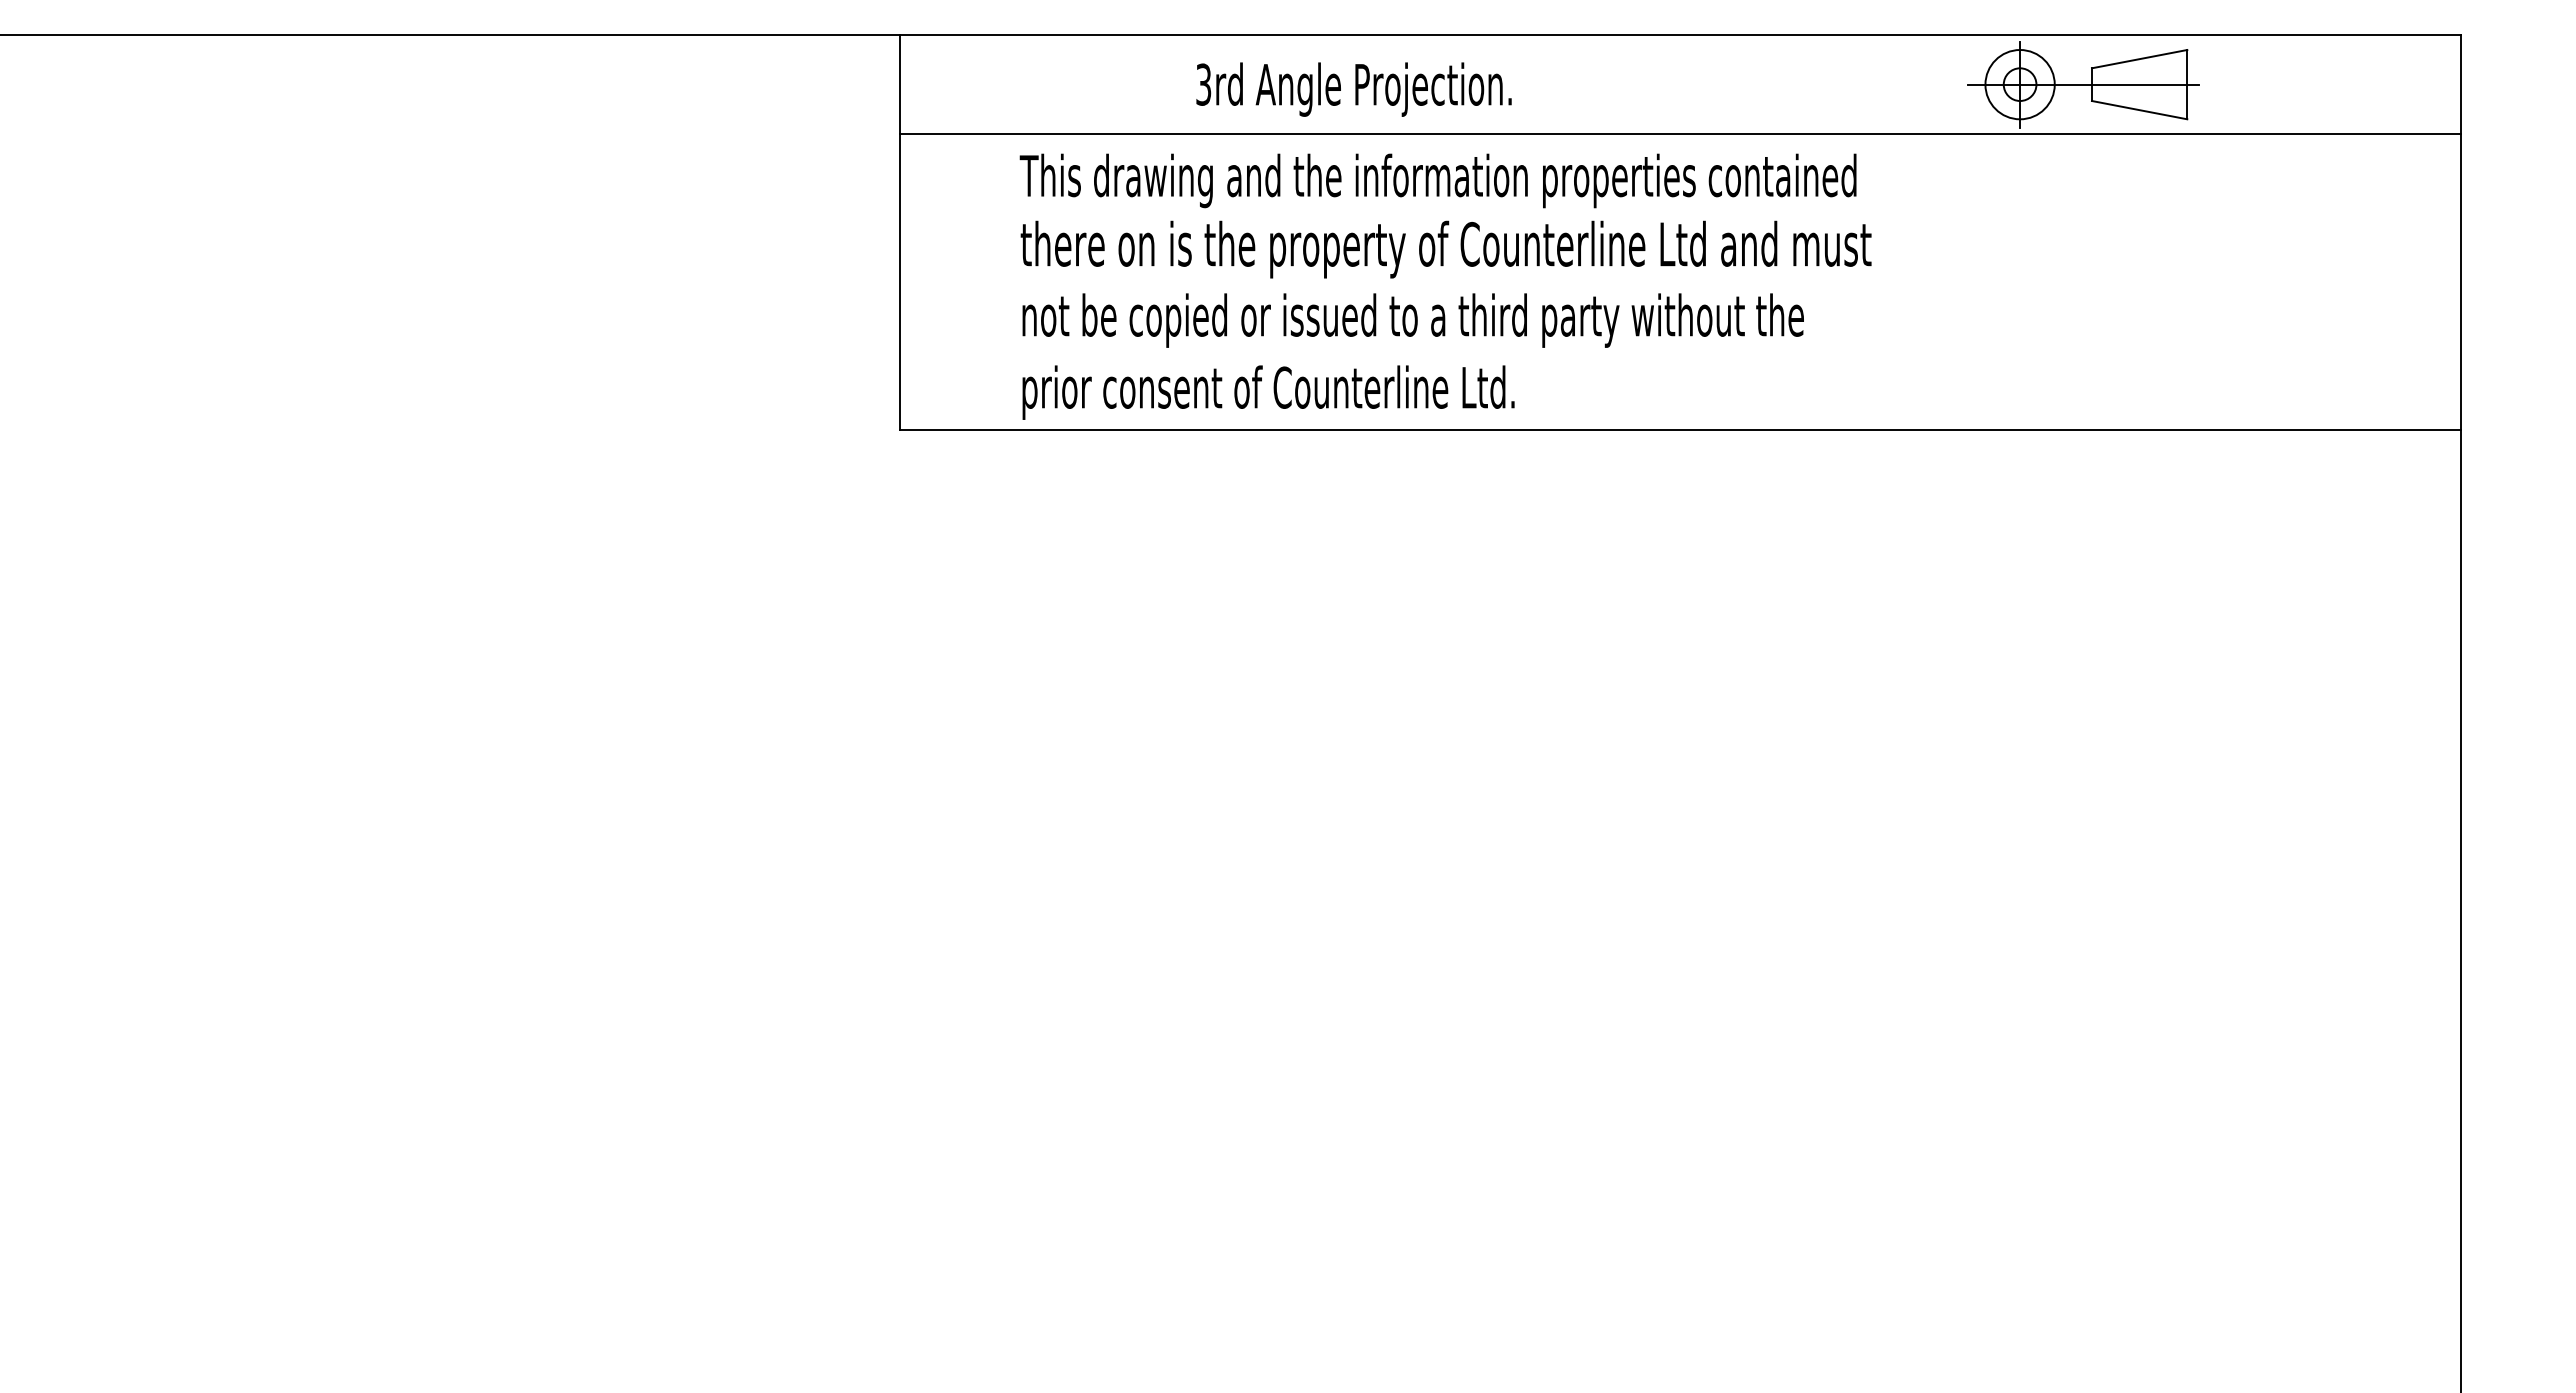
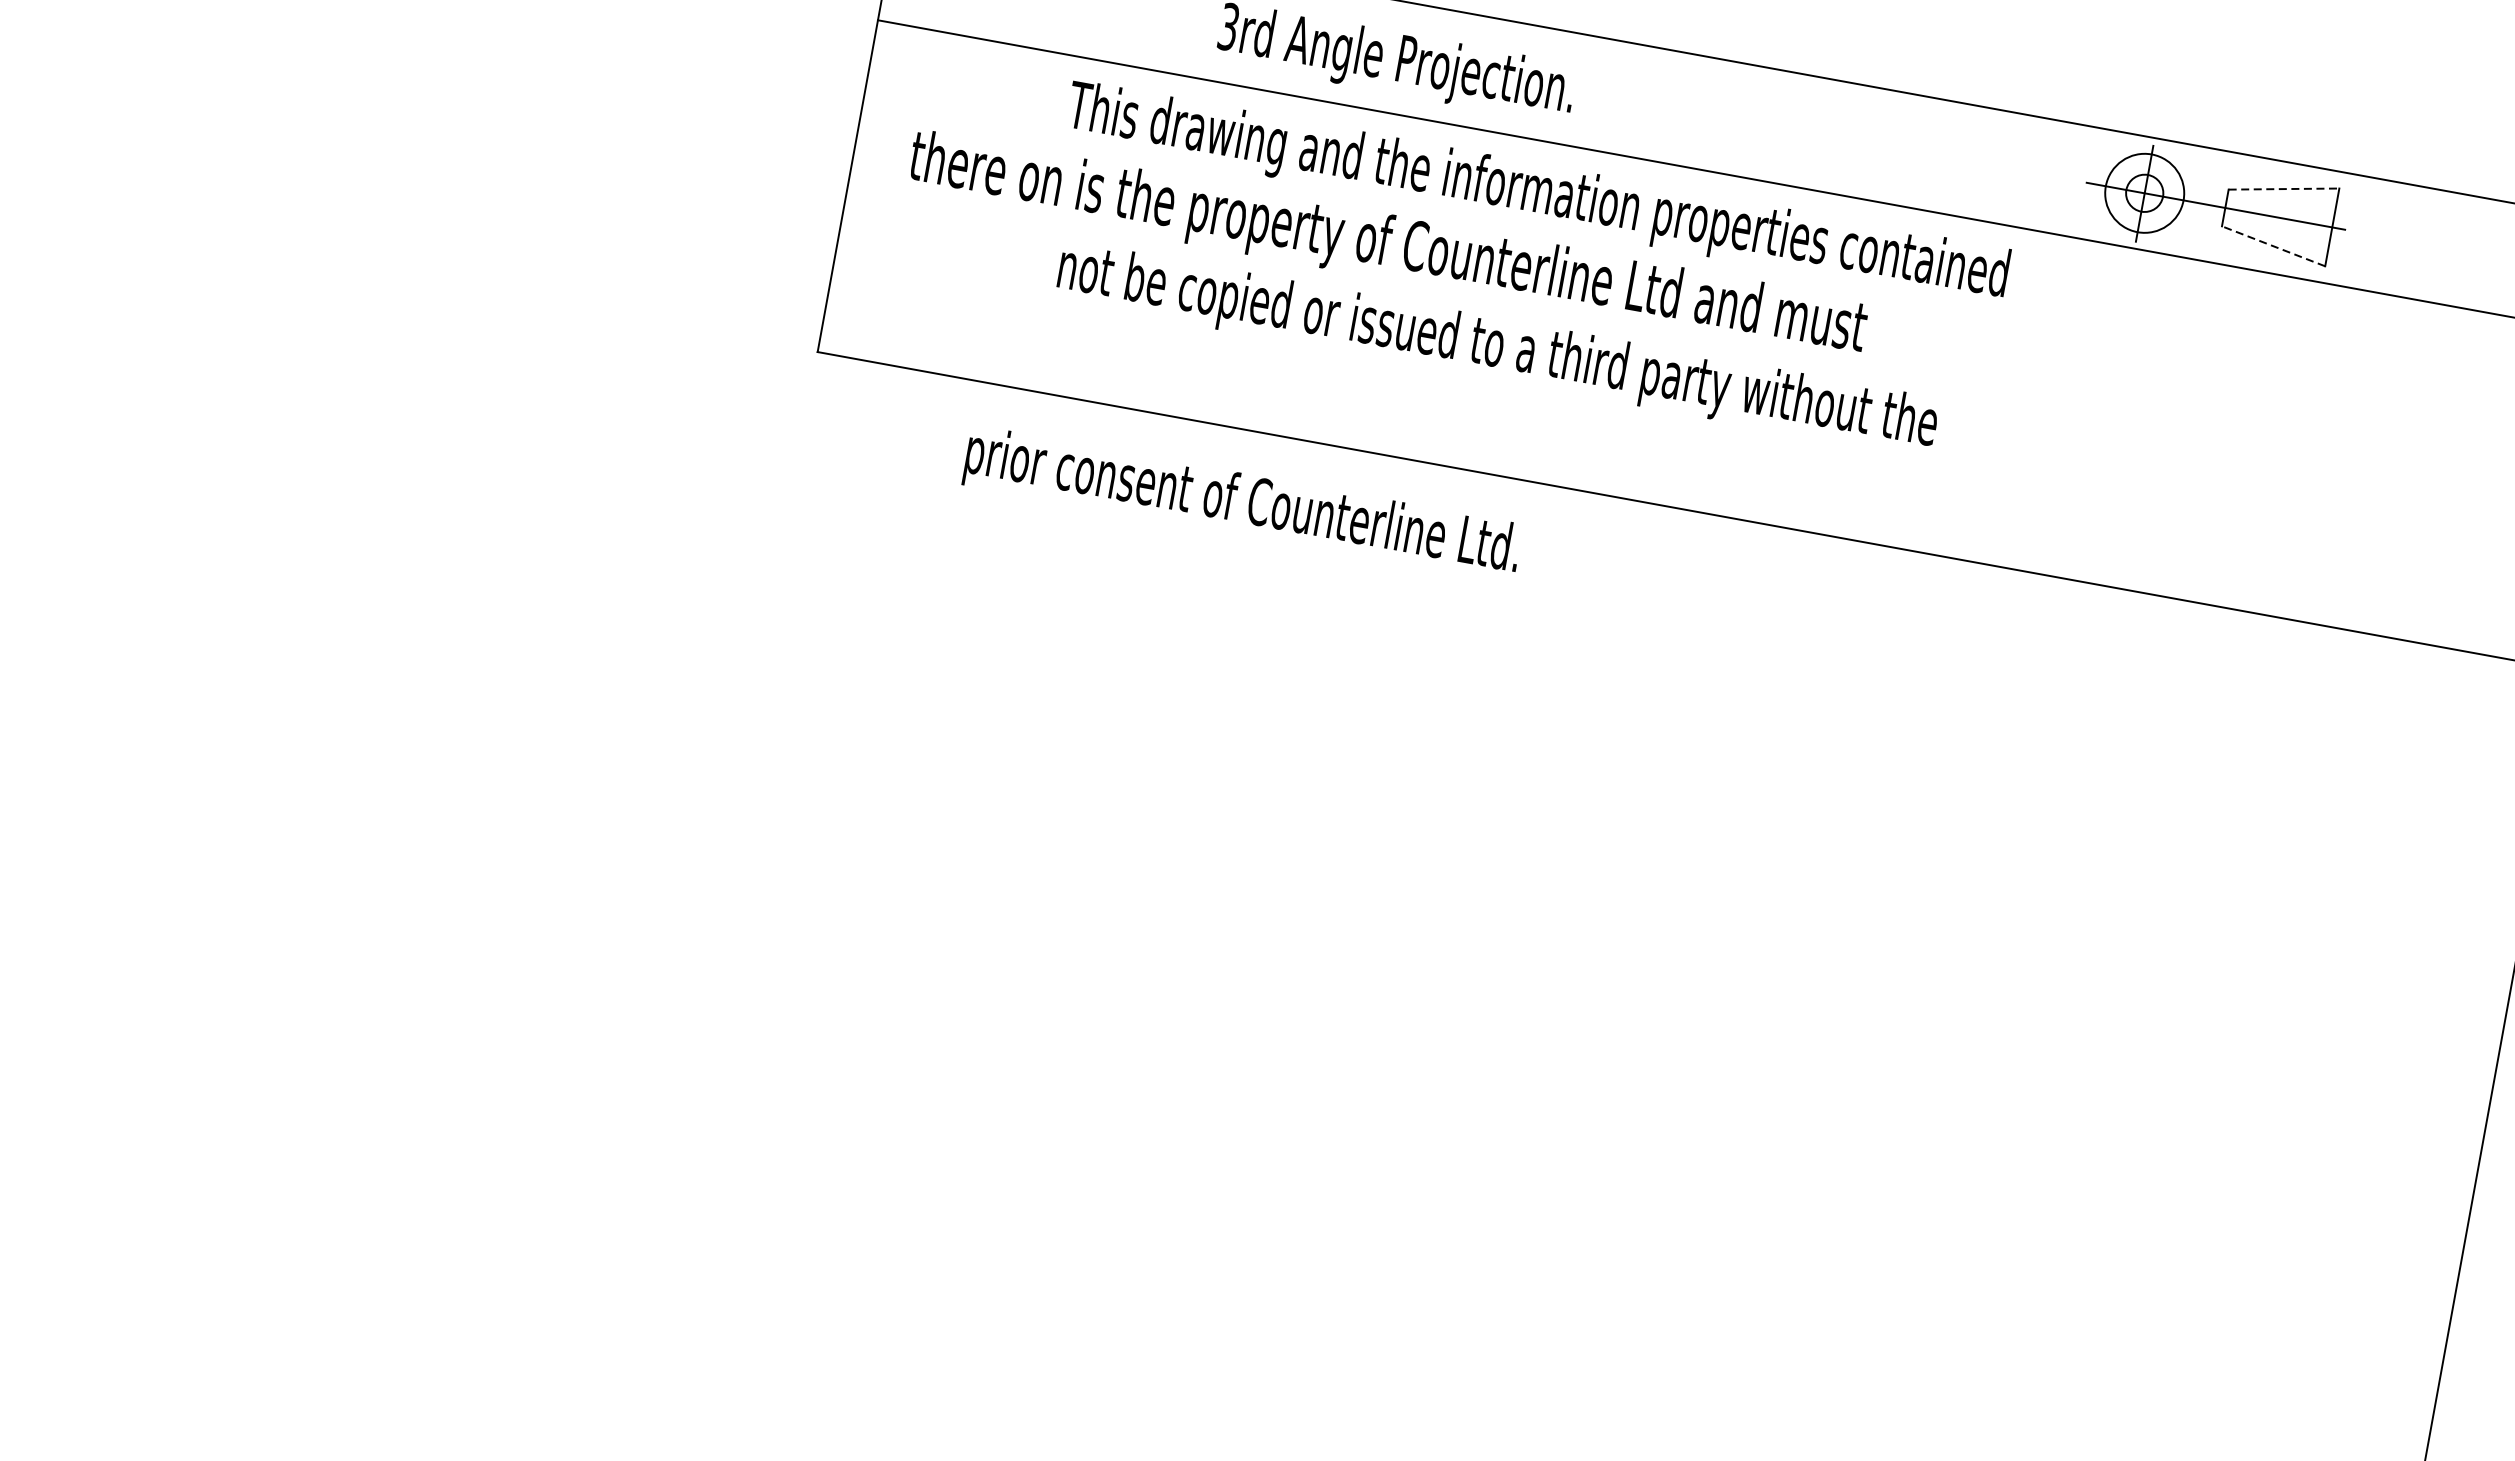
line: (2139, 59) -> (2283, 189), solid -> dashed
line: (2139, 110) -> (2273, 246), solid -> dashed
text: (1437, 180) -> (1536, 193), moved
text: (1445, 249) -> (1386, 246), moved
text: (1412, 320) -> (1496, 348), moved
text: (1268, 392) -> (1242, 504), moved

